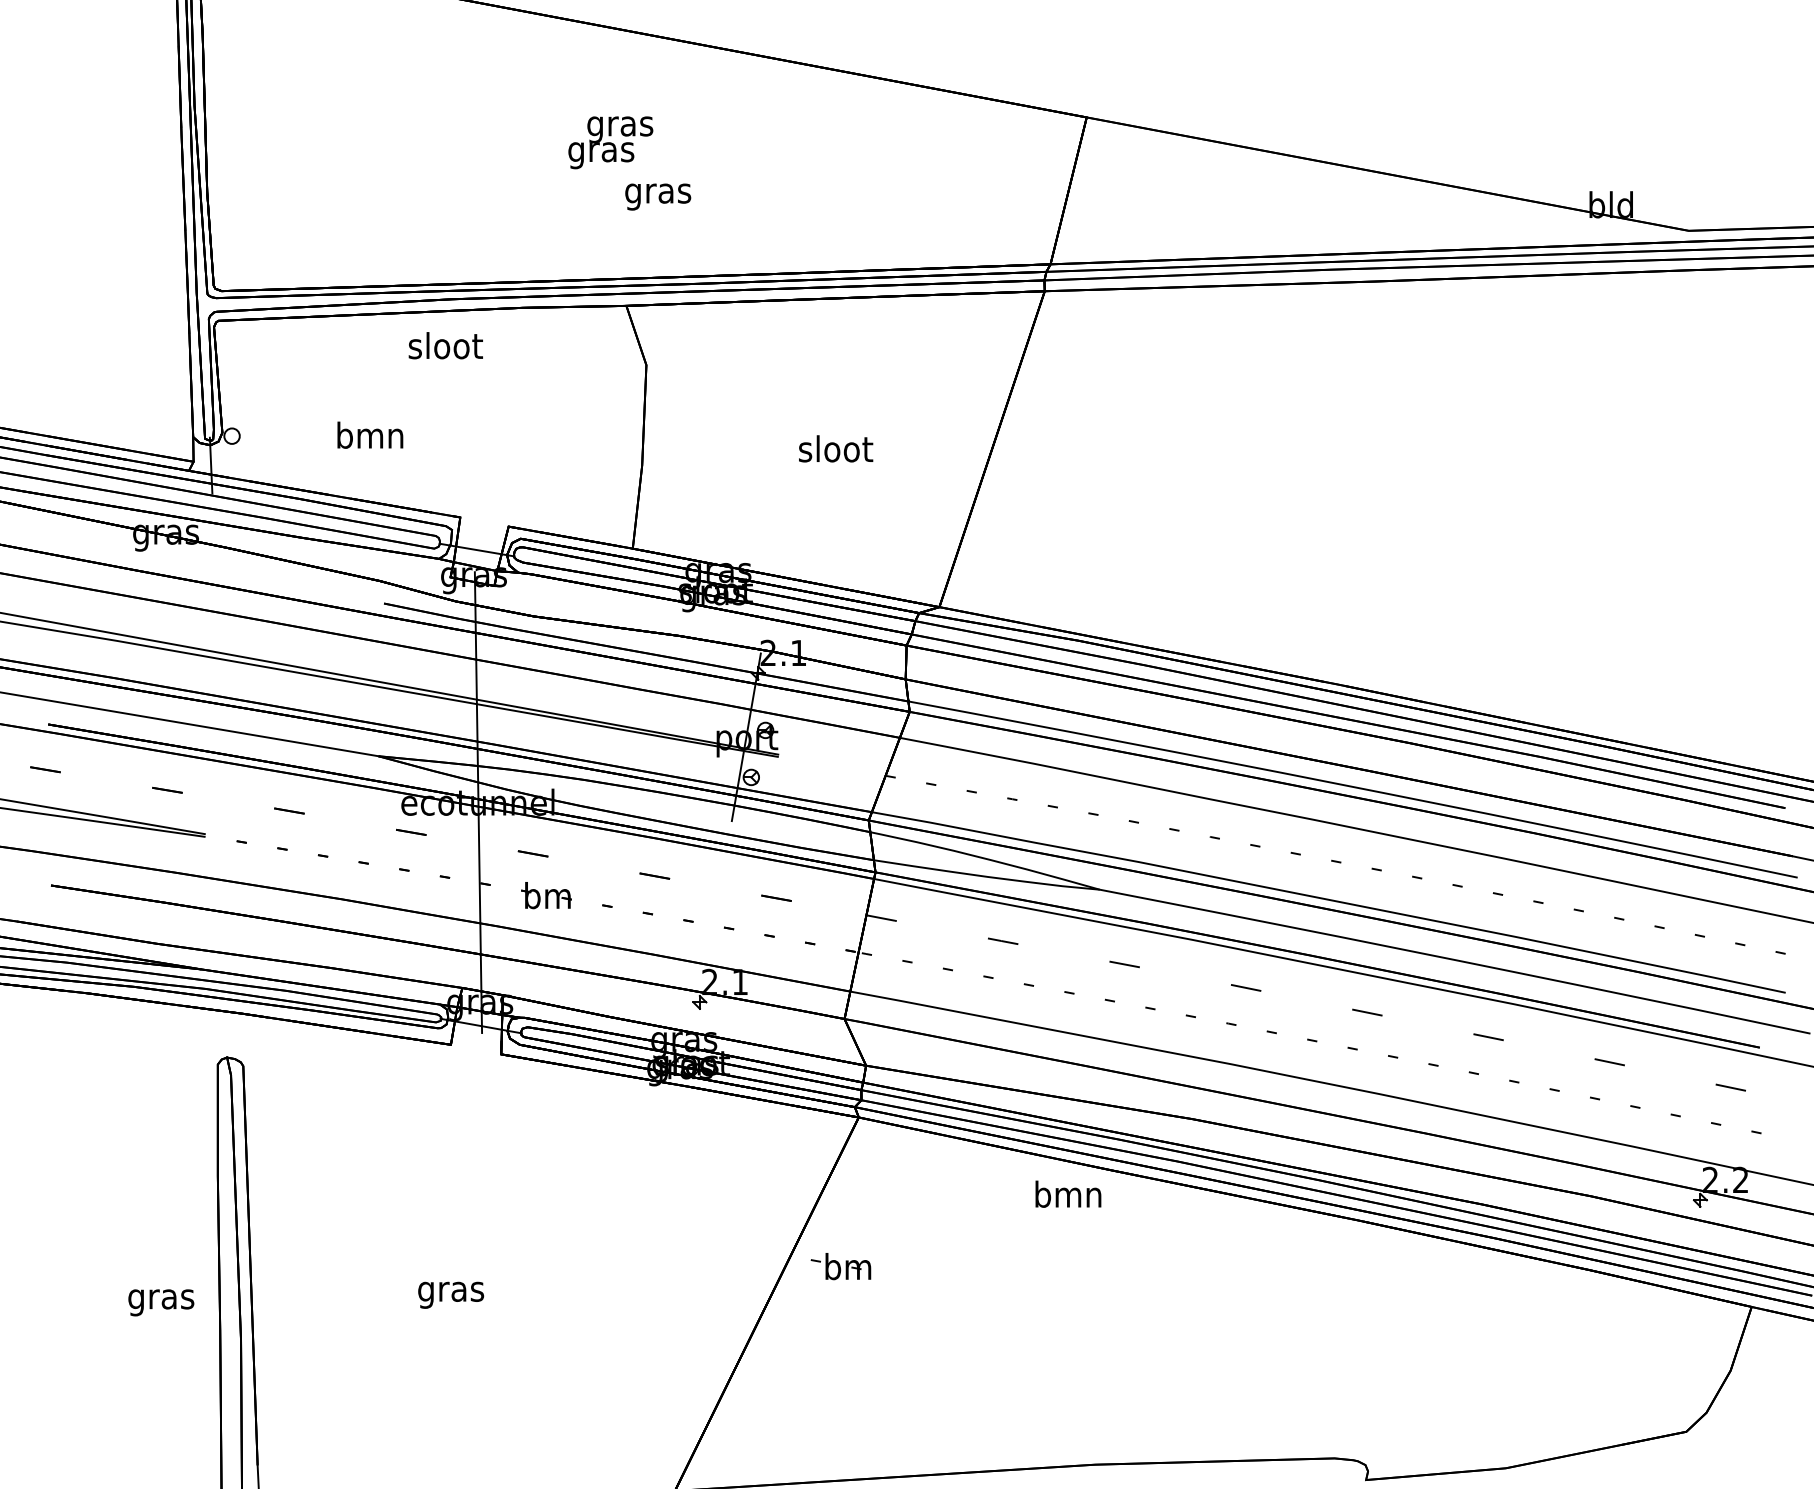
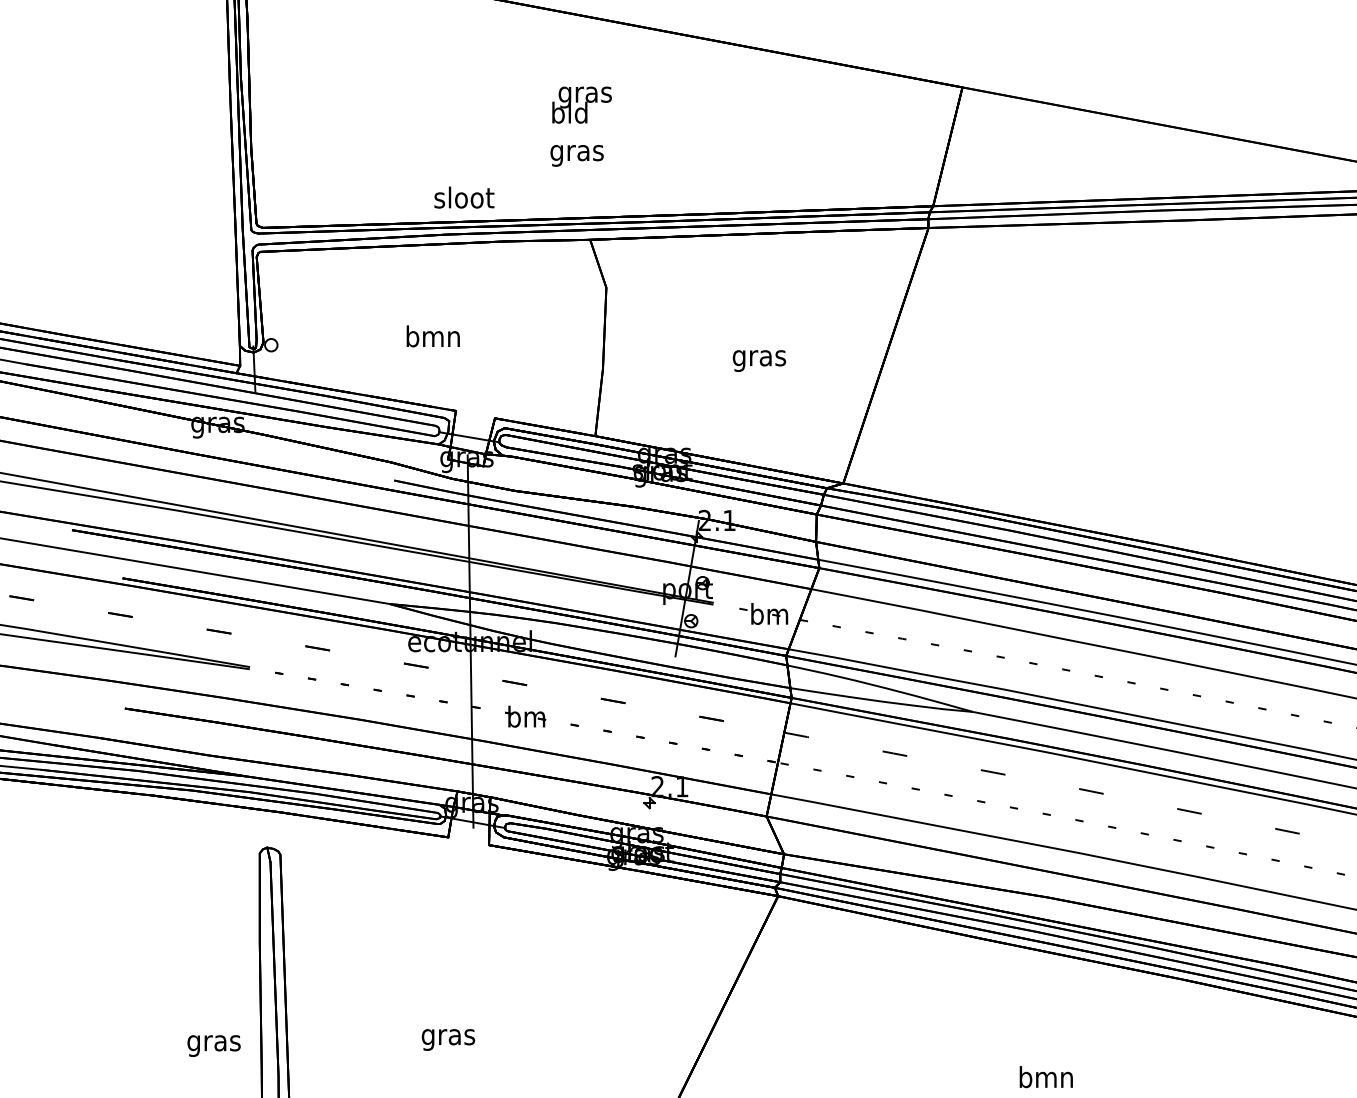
text: (601, 152) -> (570, 115), gras -> bld
text: (658, 196) -> (577, 155), moved
text: (445, 345) -> (464, 197), moved
text: (370, 434) -> (433, 335), moved
text: (836, 452) -> (760, 358), sloot -> gras
text: (1068, 1193) -> (1046, 1076), moved
part: (840, 1266) -> (763, 613), moved

